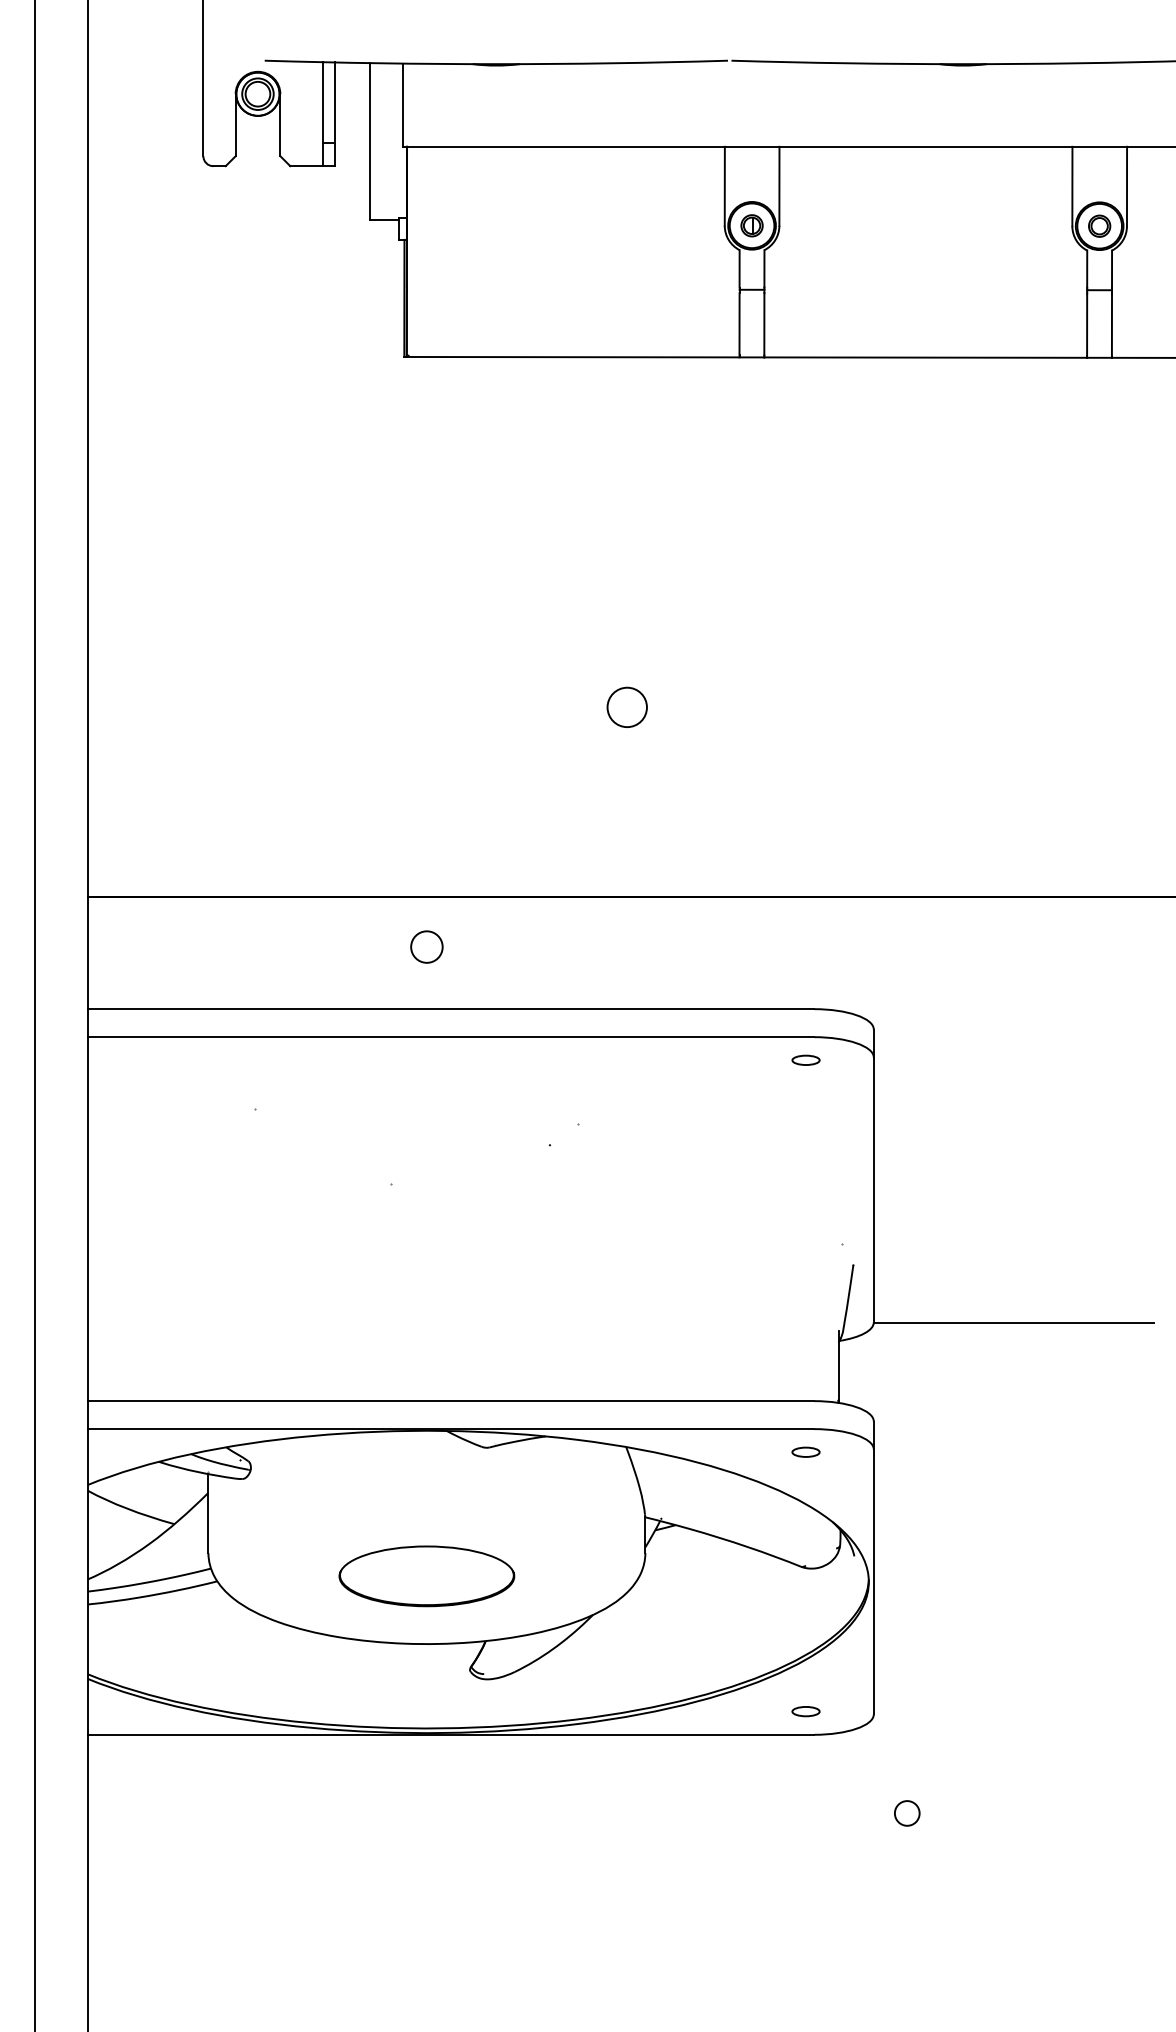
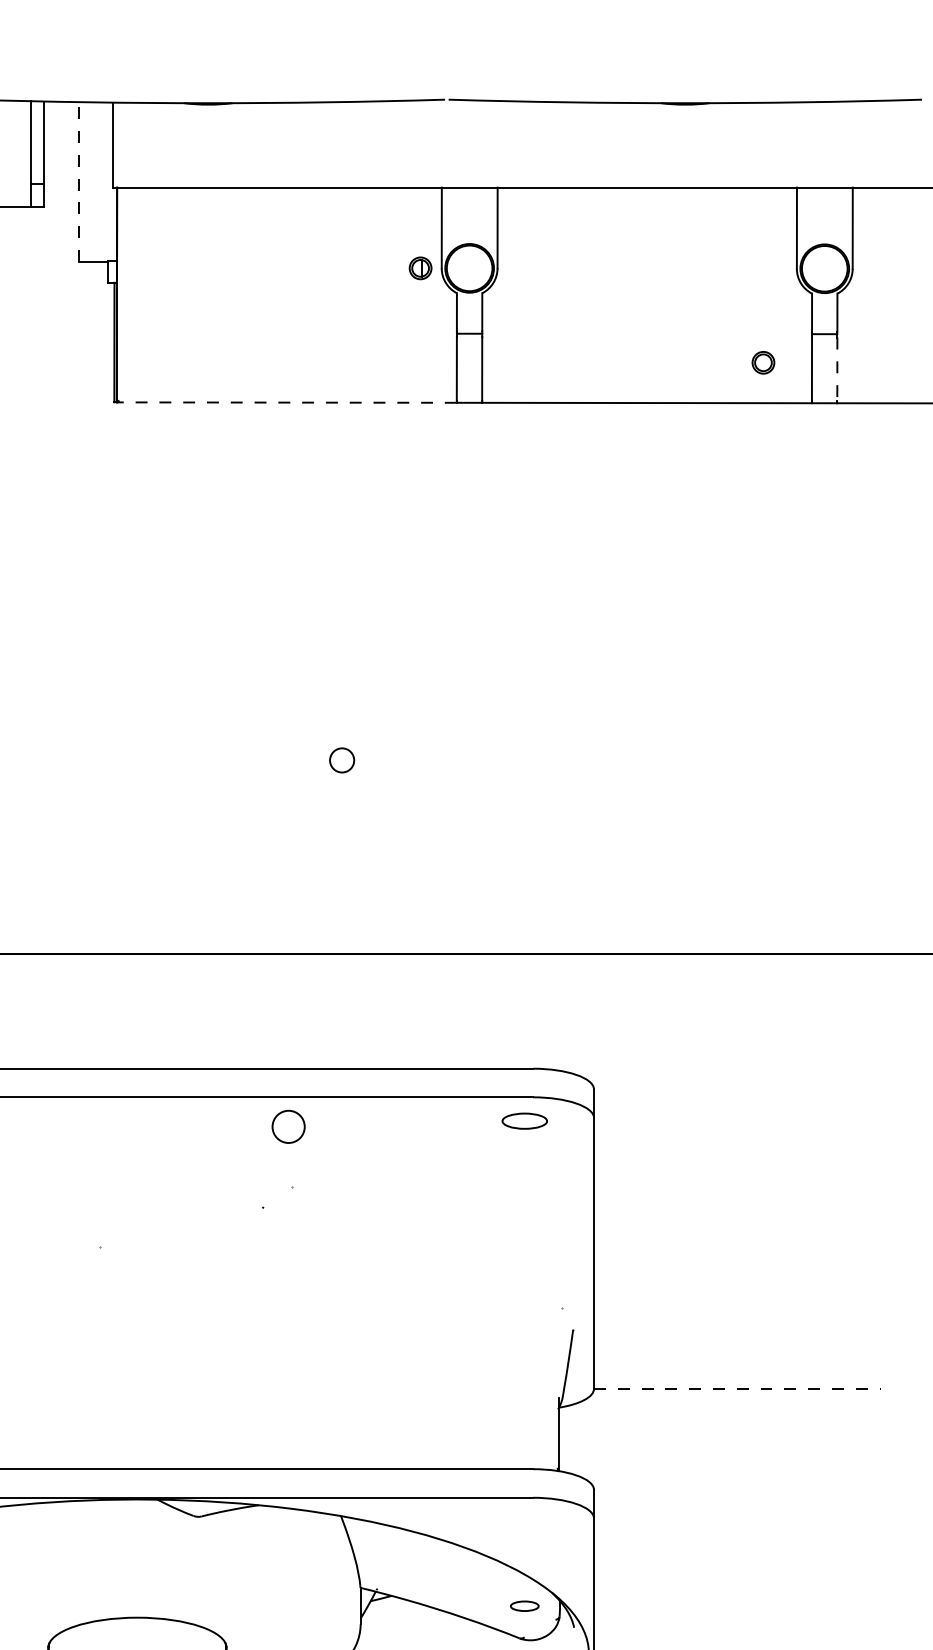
line: (369, 140) -> (78, 181), solid -> dashed
part: (751, 225) -> (420, 268), moved
part: (1099, 225) -> (763, 362), moved
line: (1111, 325) -> (836, 370), solid -> dashed
line: (572, 357) -> (286, 402), solid -> dashed
circle: (626, 707) -> (341, 760), size x0.6
circle: (426, 946) -> (288, 1126), moved
part: (805, 1059) -> (524, 1120), size x1.6
line: (1014, 1322) -> (737, 1388), solid -> dashed
part: (805, 1451) -> (524, 1605), moved

